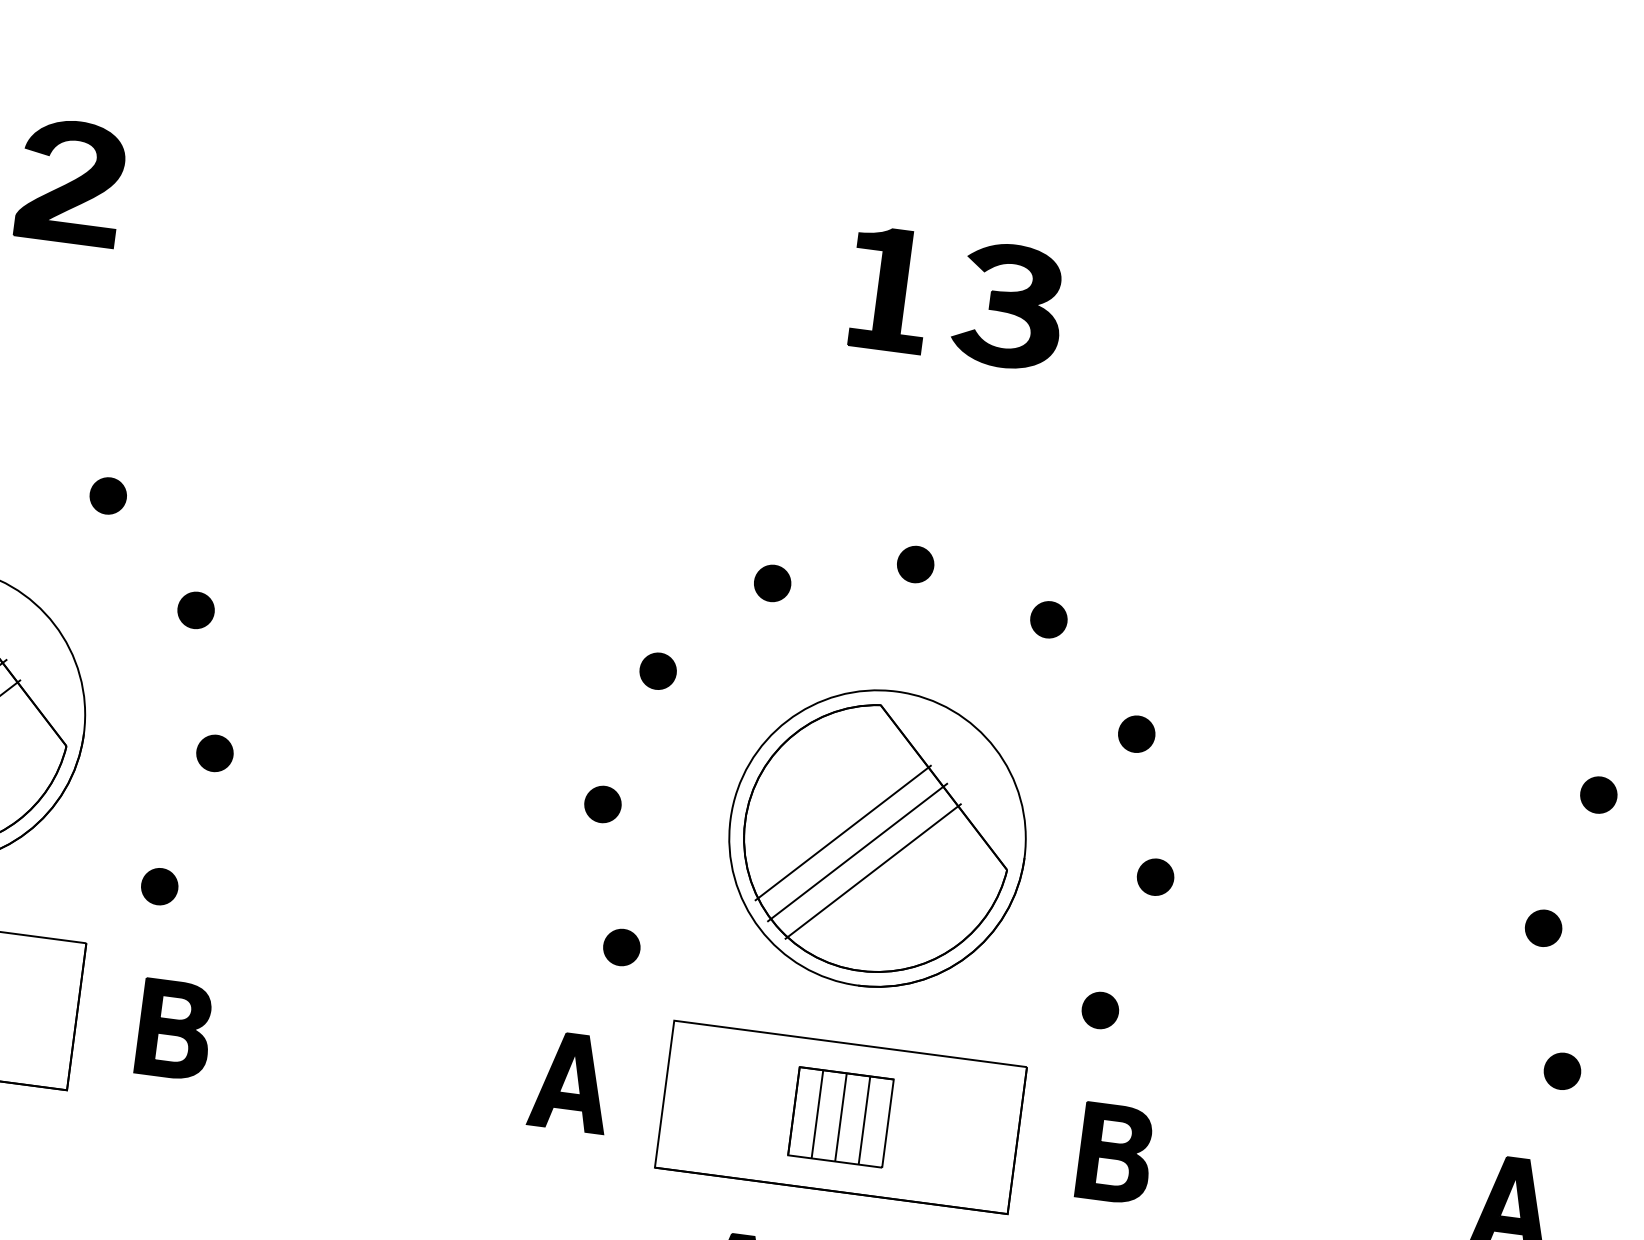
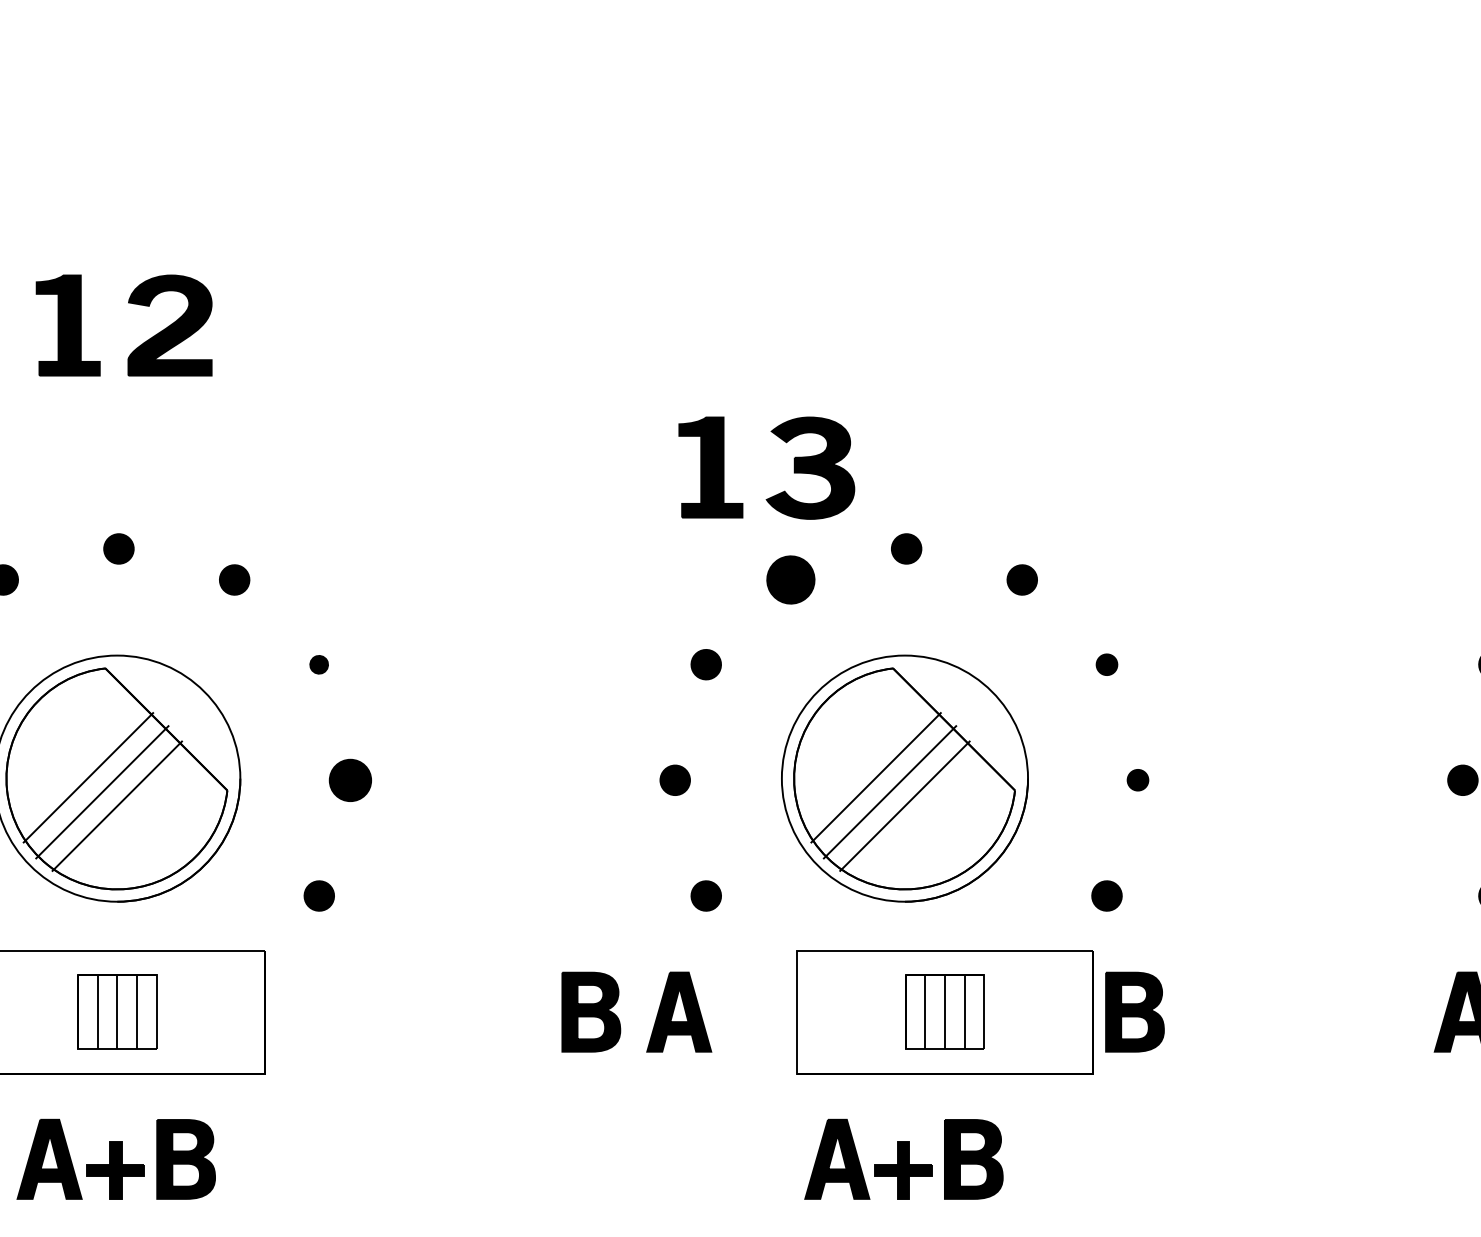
part: (988, 302) -> (793, 467), moved
part: (772, 582) -> (790, 579), size x1.6
part: (195, 610) -> (318, 664), size x0.6
part: (1136, 733) -> (1106, 664), size x0.7
part: (214, 752) -> (349, 779), size x1.4
part: (1155, 876) -> (1137, 779), size x0.7
part: (175, 1029) -> (591, 1011), moved
part: (840, 1117) -> (944, 1012), moved

